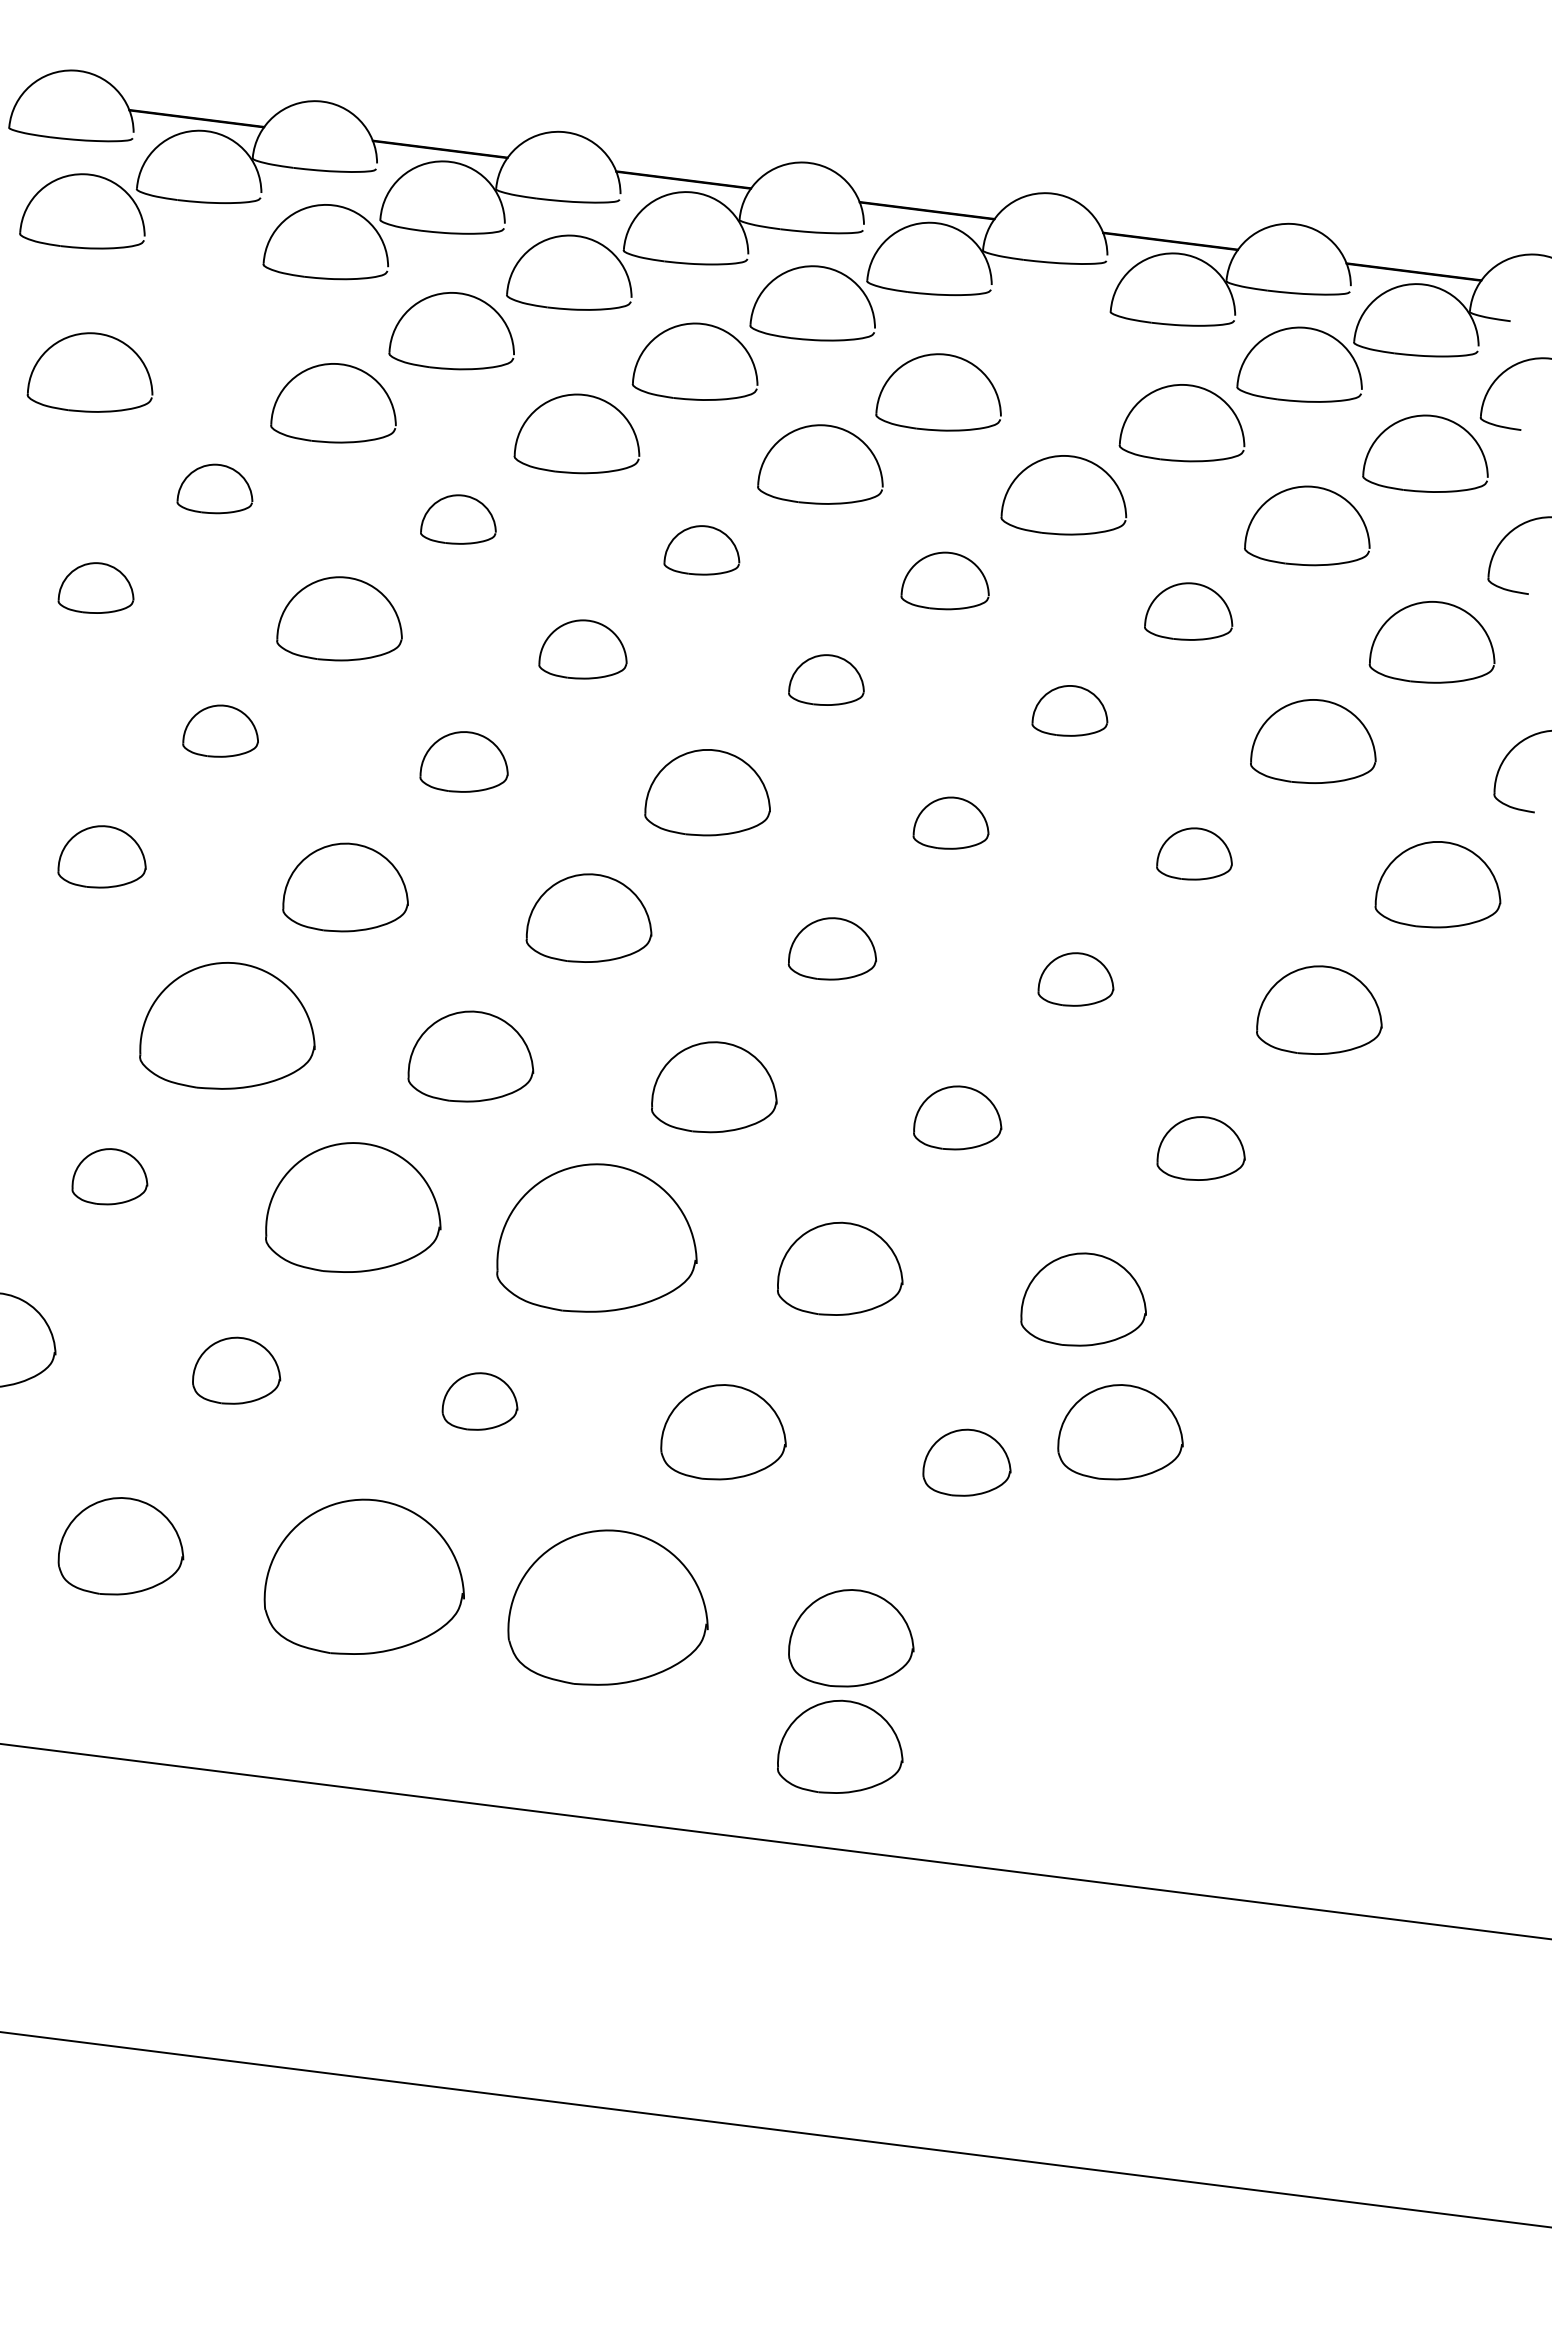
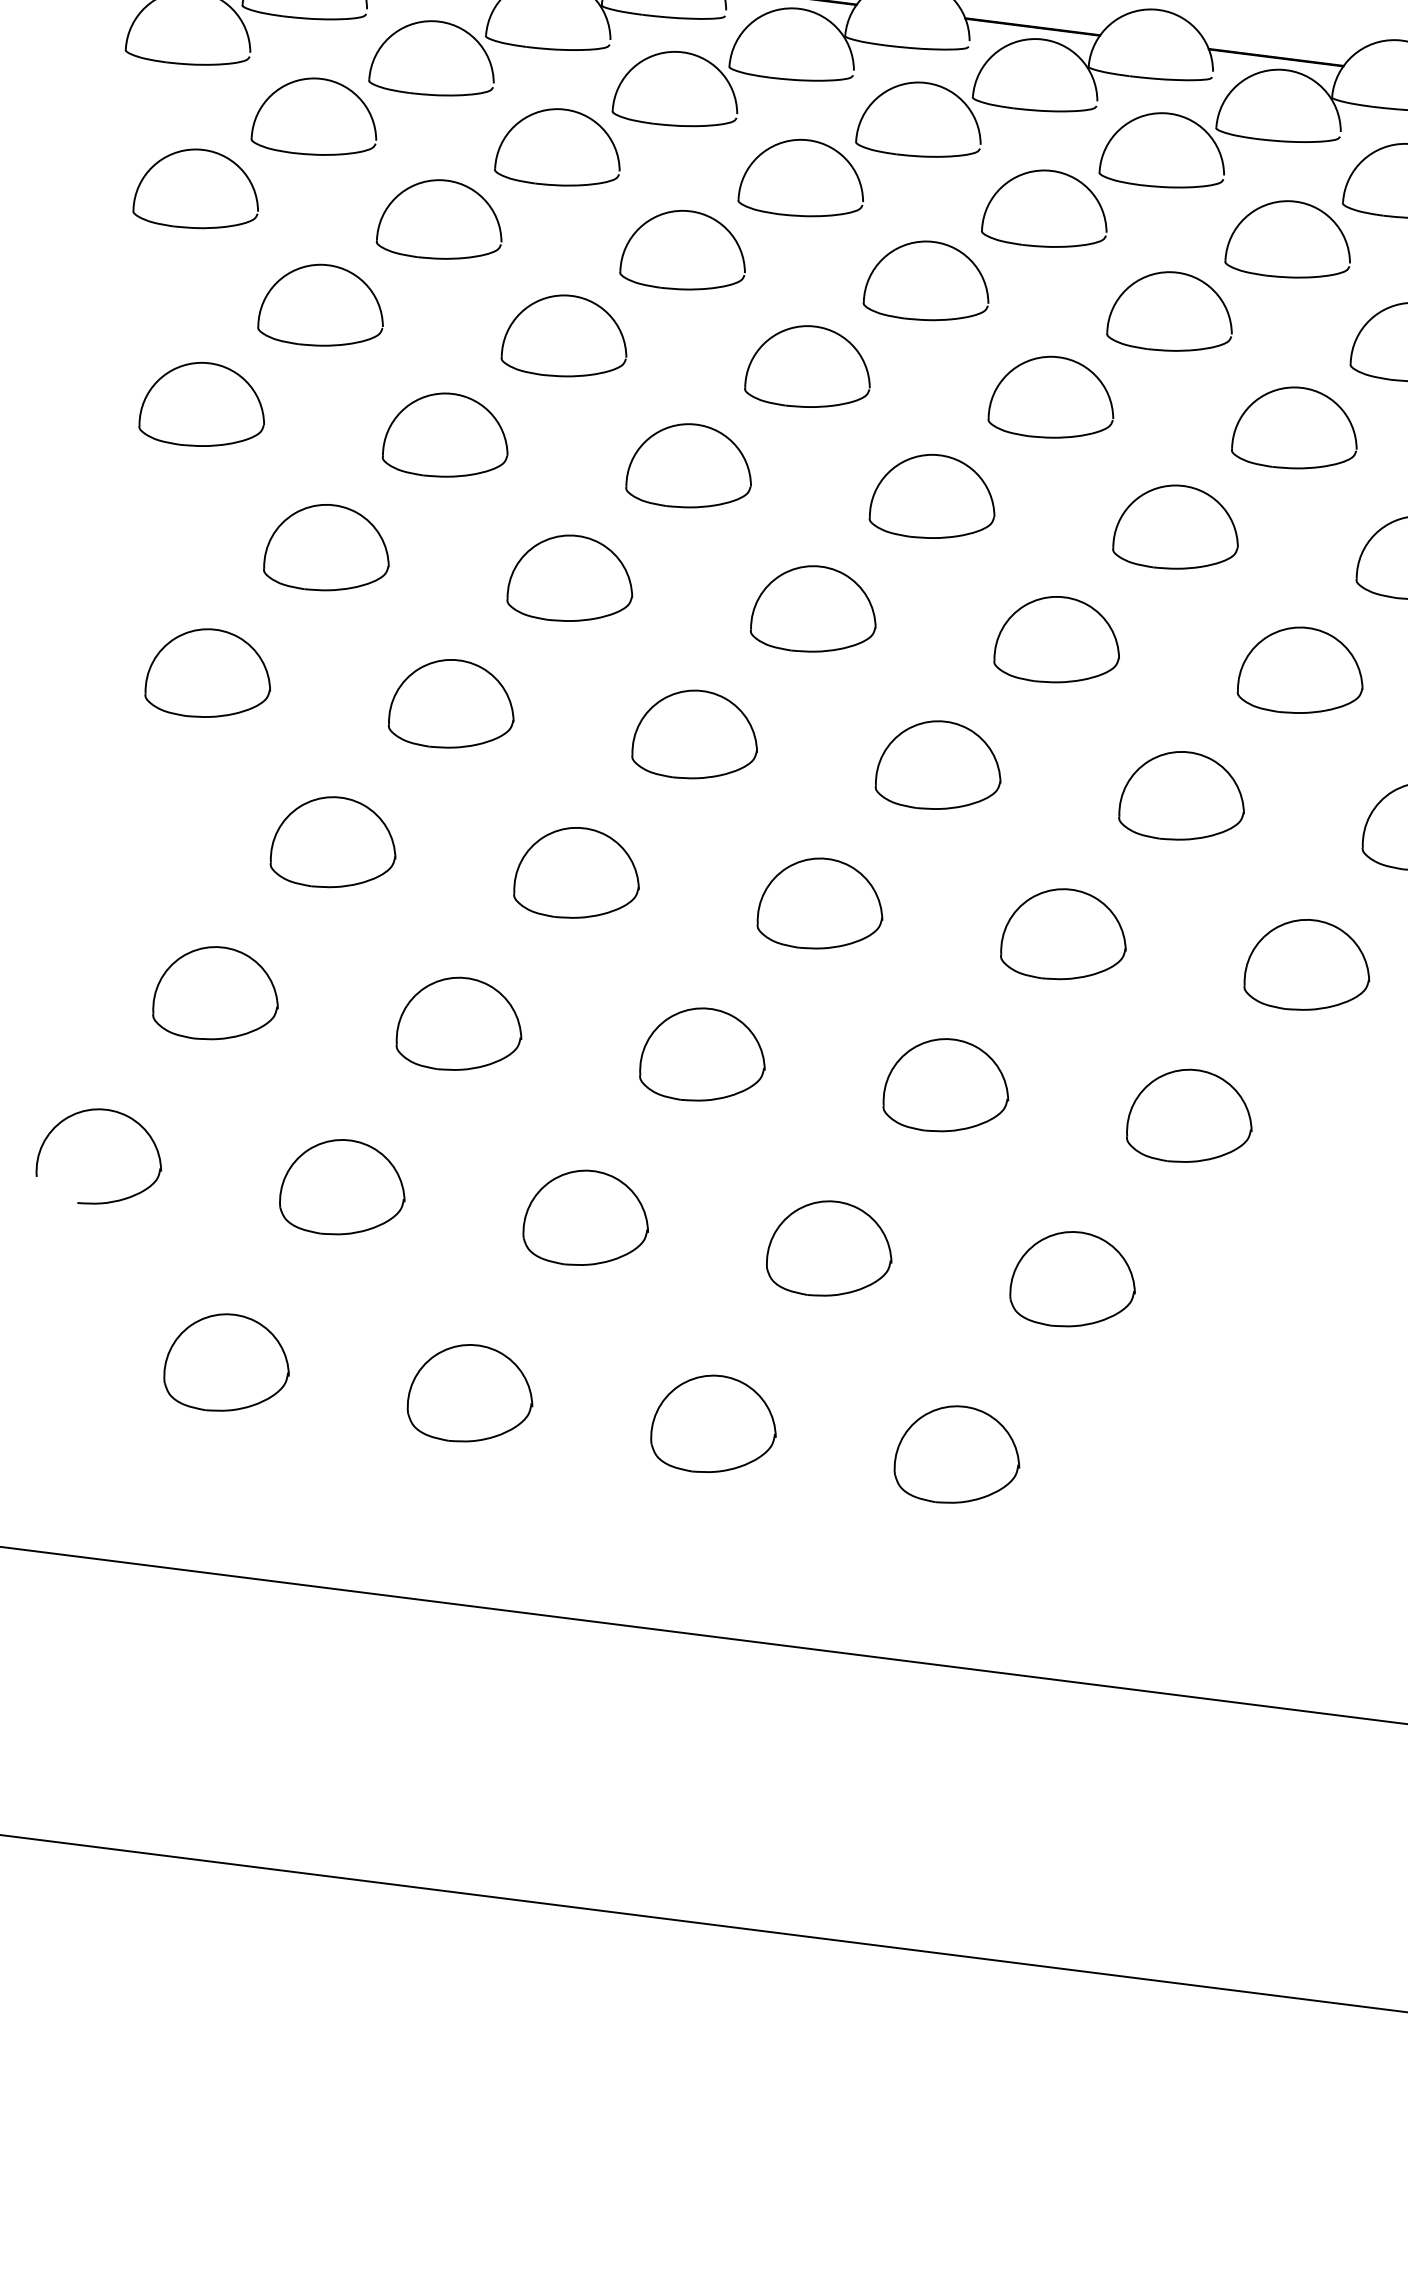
part: (208, 263) -> (314, 79), added
part: (1055, 369) -> (1161, 185), added
part: (214, 488) -> (320, 304), size x1.67
part: (458, 519) -> (564, 335), size x1.67
part: (701, 550) -> (807, 366), size x1.67
part: (944, 580) -> (1050, 396), size x1.43
part: (95, 587) -> (201, 403), size x1.67
part: (1188, 611) -> (1294, 427), size x1.43
part: (582, 649) -> (688, 465), size x1.43
part: (826, 679) -> (932, 495), size x1.67
part: (1069, 710) -> (1175, 526), size x1.67
part: (220, 730) -> (326, 546), size x1.67
part: (463, 761) -> (569, 577), size x1.43
part: (950, 822) -> (1056, 638), size x1.67
part: (1194, 853) -> (1300, 669), size x1.67
part: (101, 856) -> (207, 672), size x1.43
part: (832, 948) -> (938, 764), size x1.43
part: (1075, 979) -> (1181, 795), size x1.67
part: (227, 1025) -> (333, 841), size x0.71
part: (957, 1117) -> (1063, 933), size x1.43
part: (1200, 1148) -> (1306, 964), size x1.43
part: (109, 1176) -> (215, 992), size x1.67
part: (353, 1207) -> (459, 1023), size x0.71
part: (596, 1238) -> (702, 1054), size x0.62
part: (236, 1370) -> (342, 1186), size x1.43
part: (479, 1401) -> (585, 1217), size x1.67
part: (1120, 1432) -> (1226, 1248), removed
part: (966, 1462) -> (1072, 1278), size x1.43
part: (364, 1576) -> (470, 1392), size x0.62
part: (607, 1607) -> (713, 1423), size x0.62
part: (840, 1746) -> (946, 1562), removed

